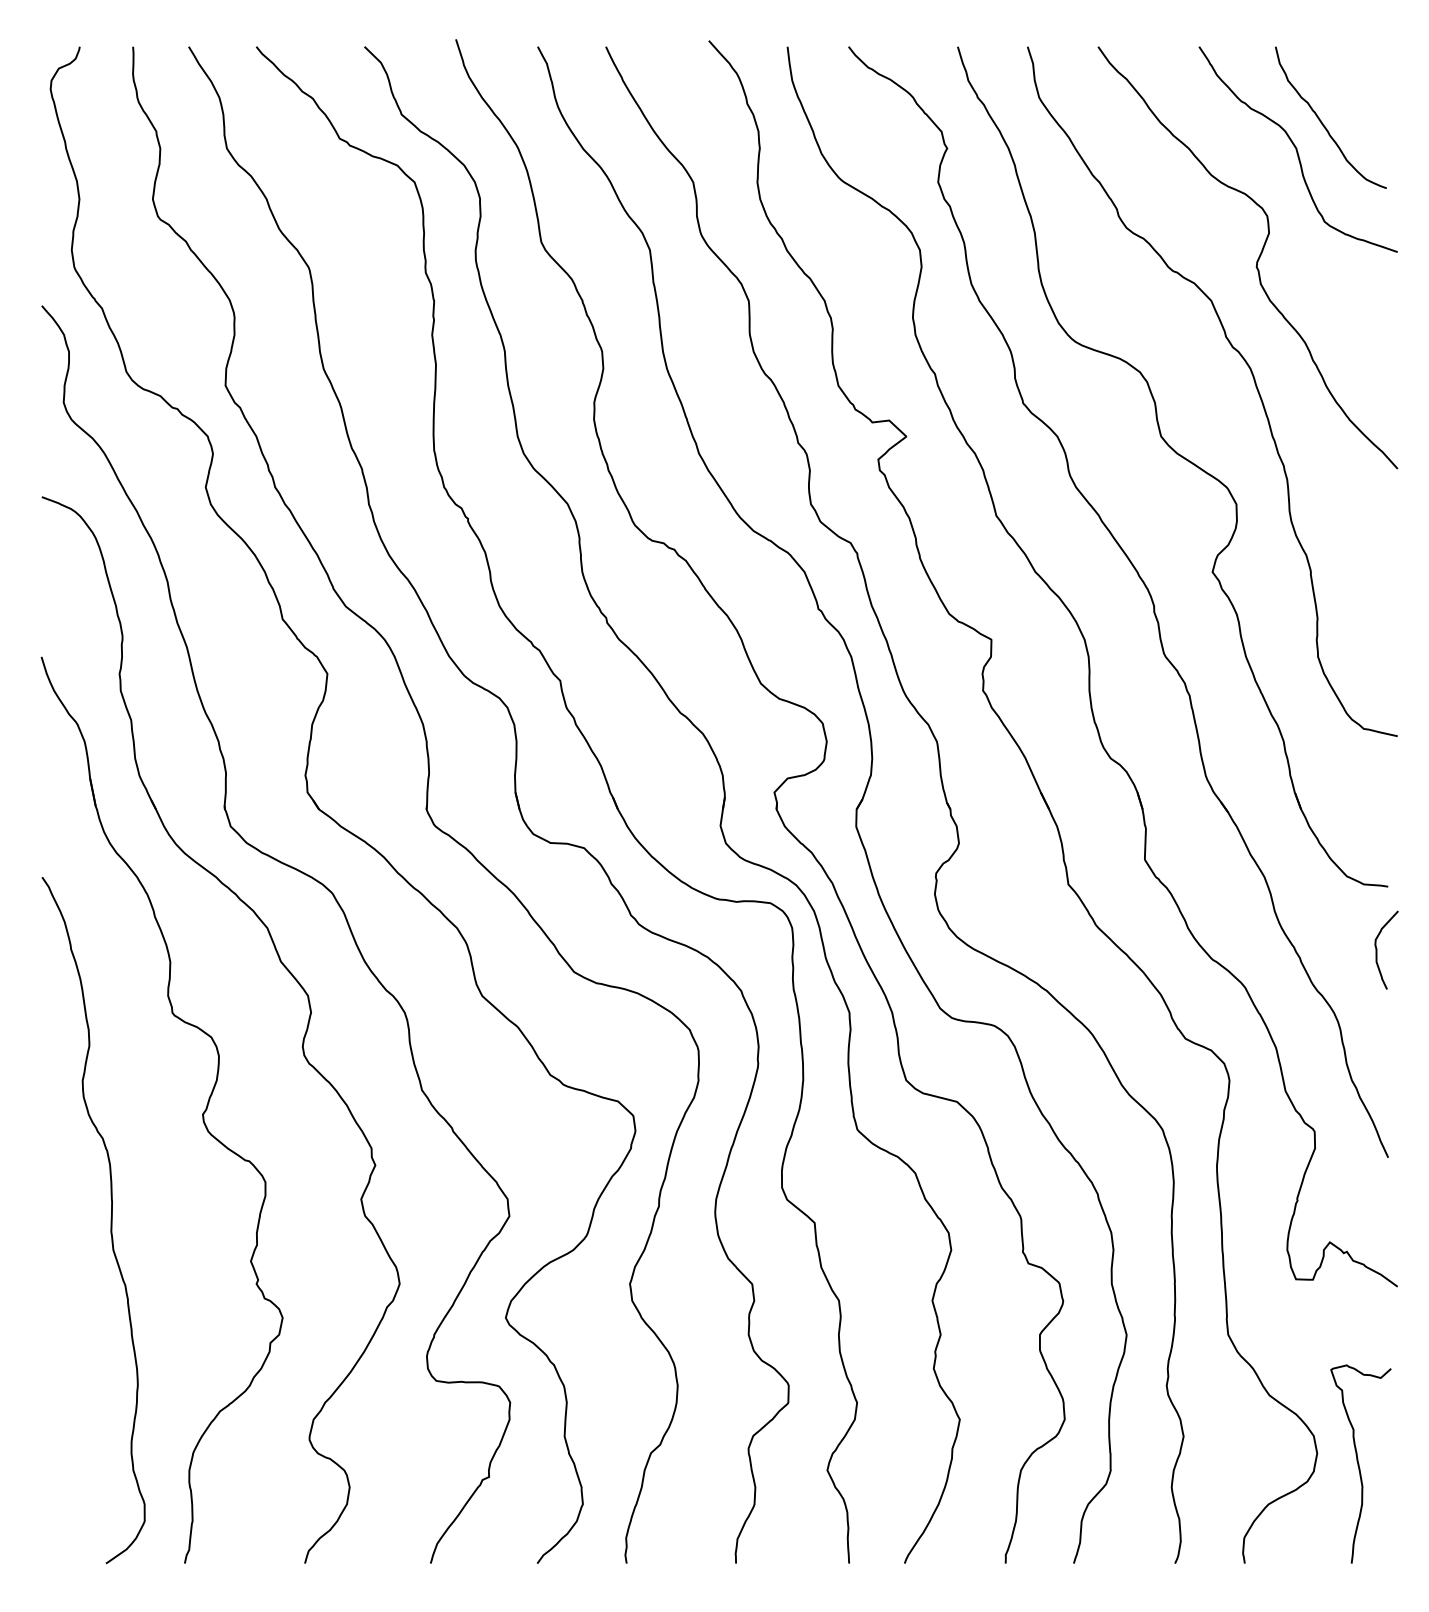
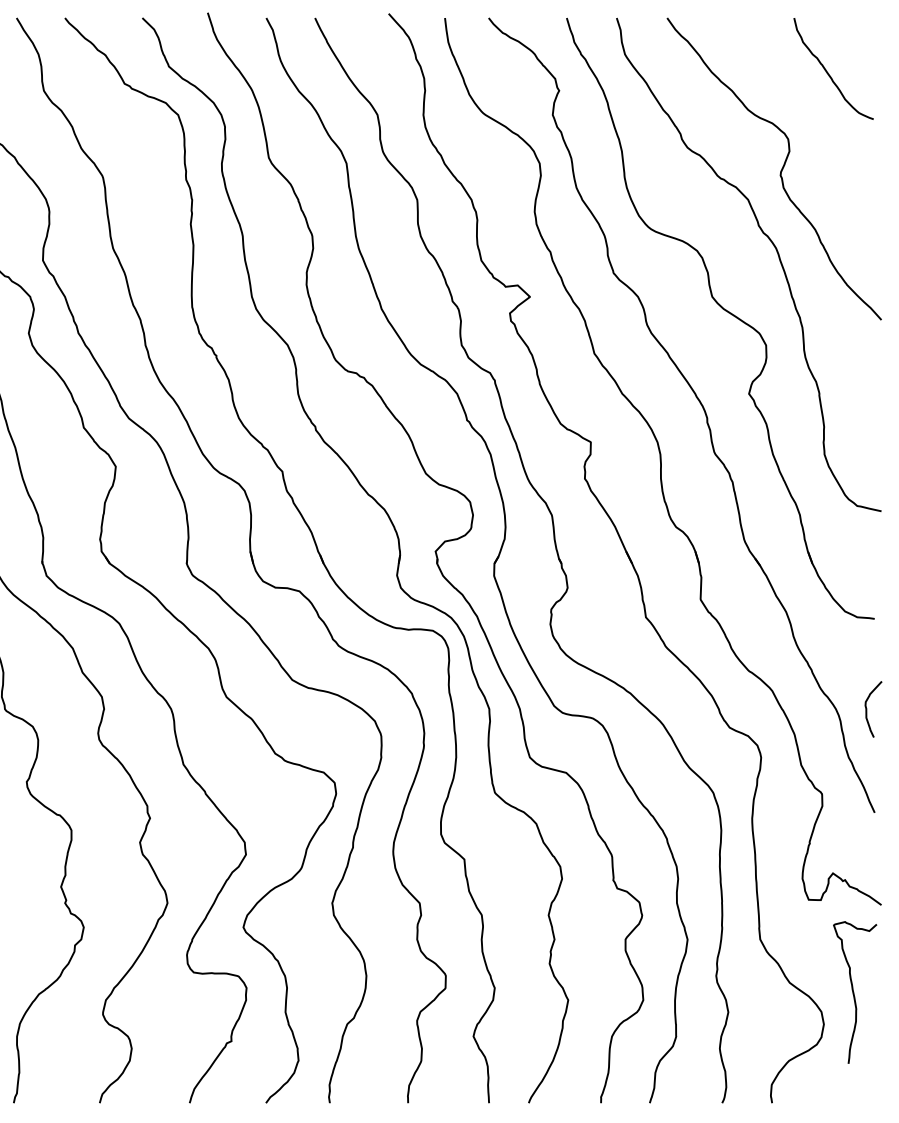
curve: (1297, 149) -> (809, 91), removed
curve: (1377, 949) -> (867, 708), moved
curve: (1359, 1463) -> (854, 992), moved

